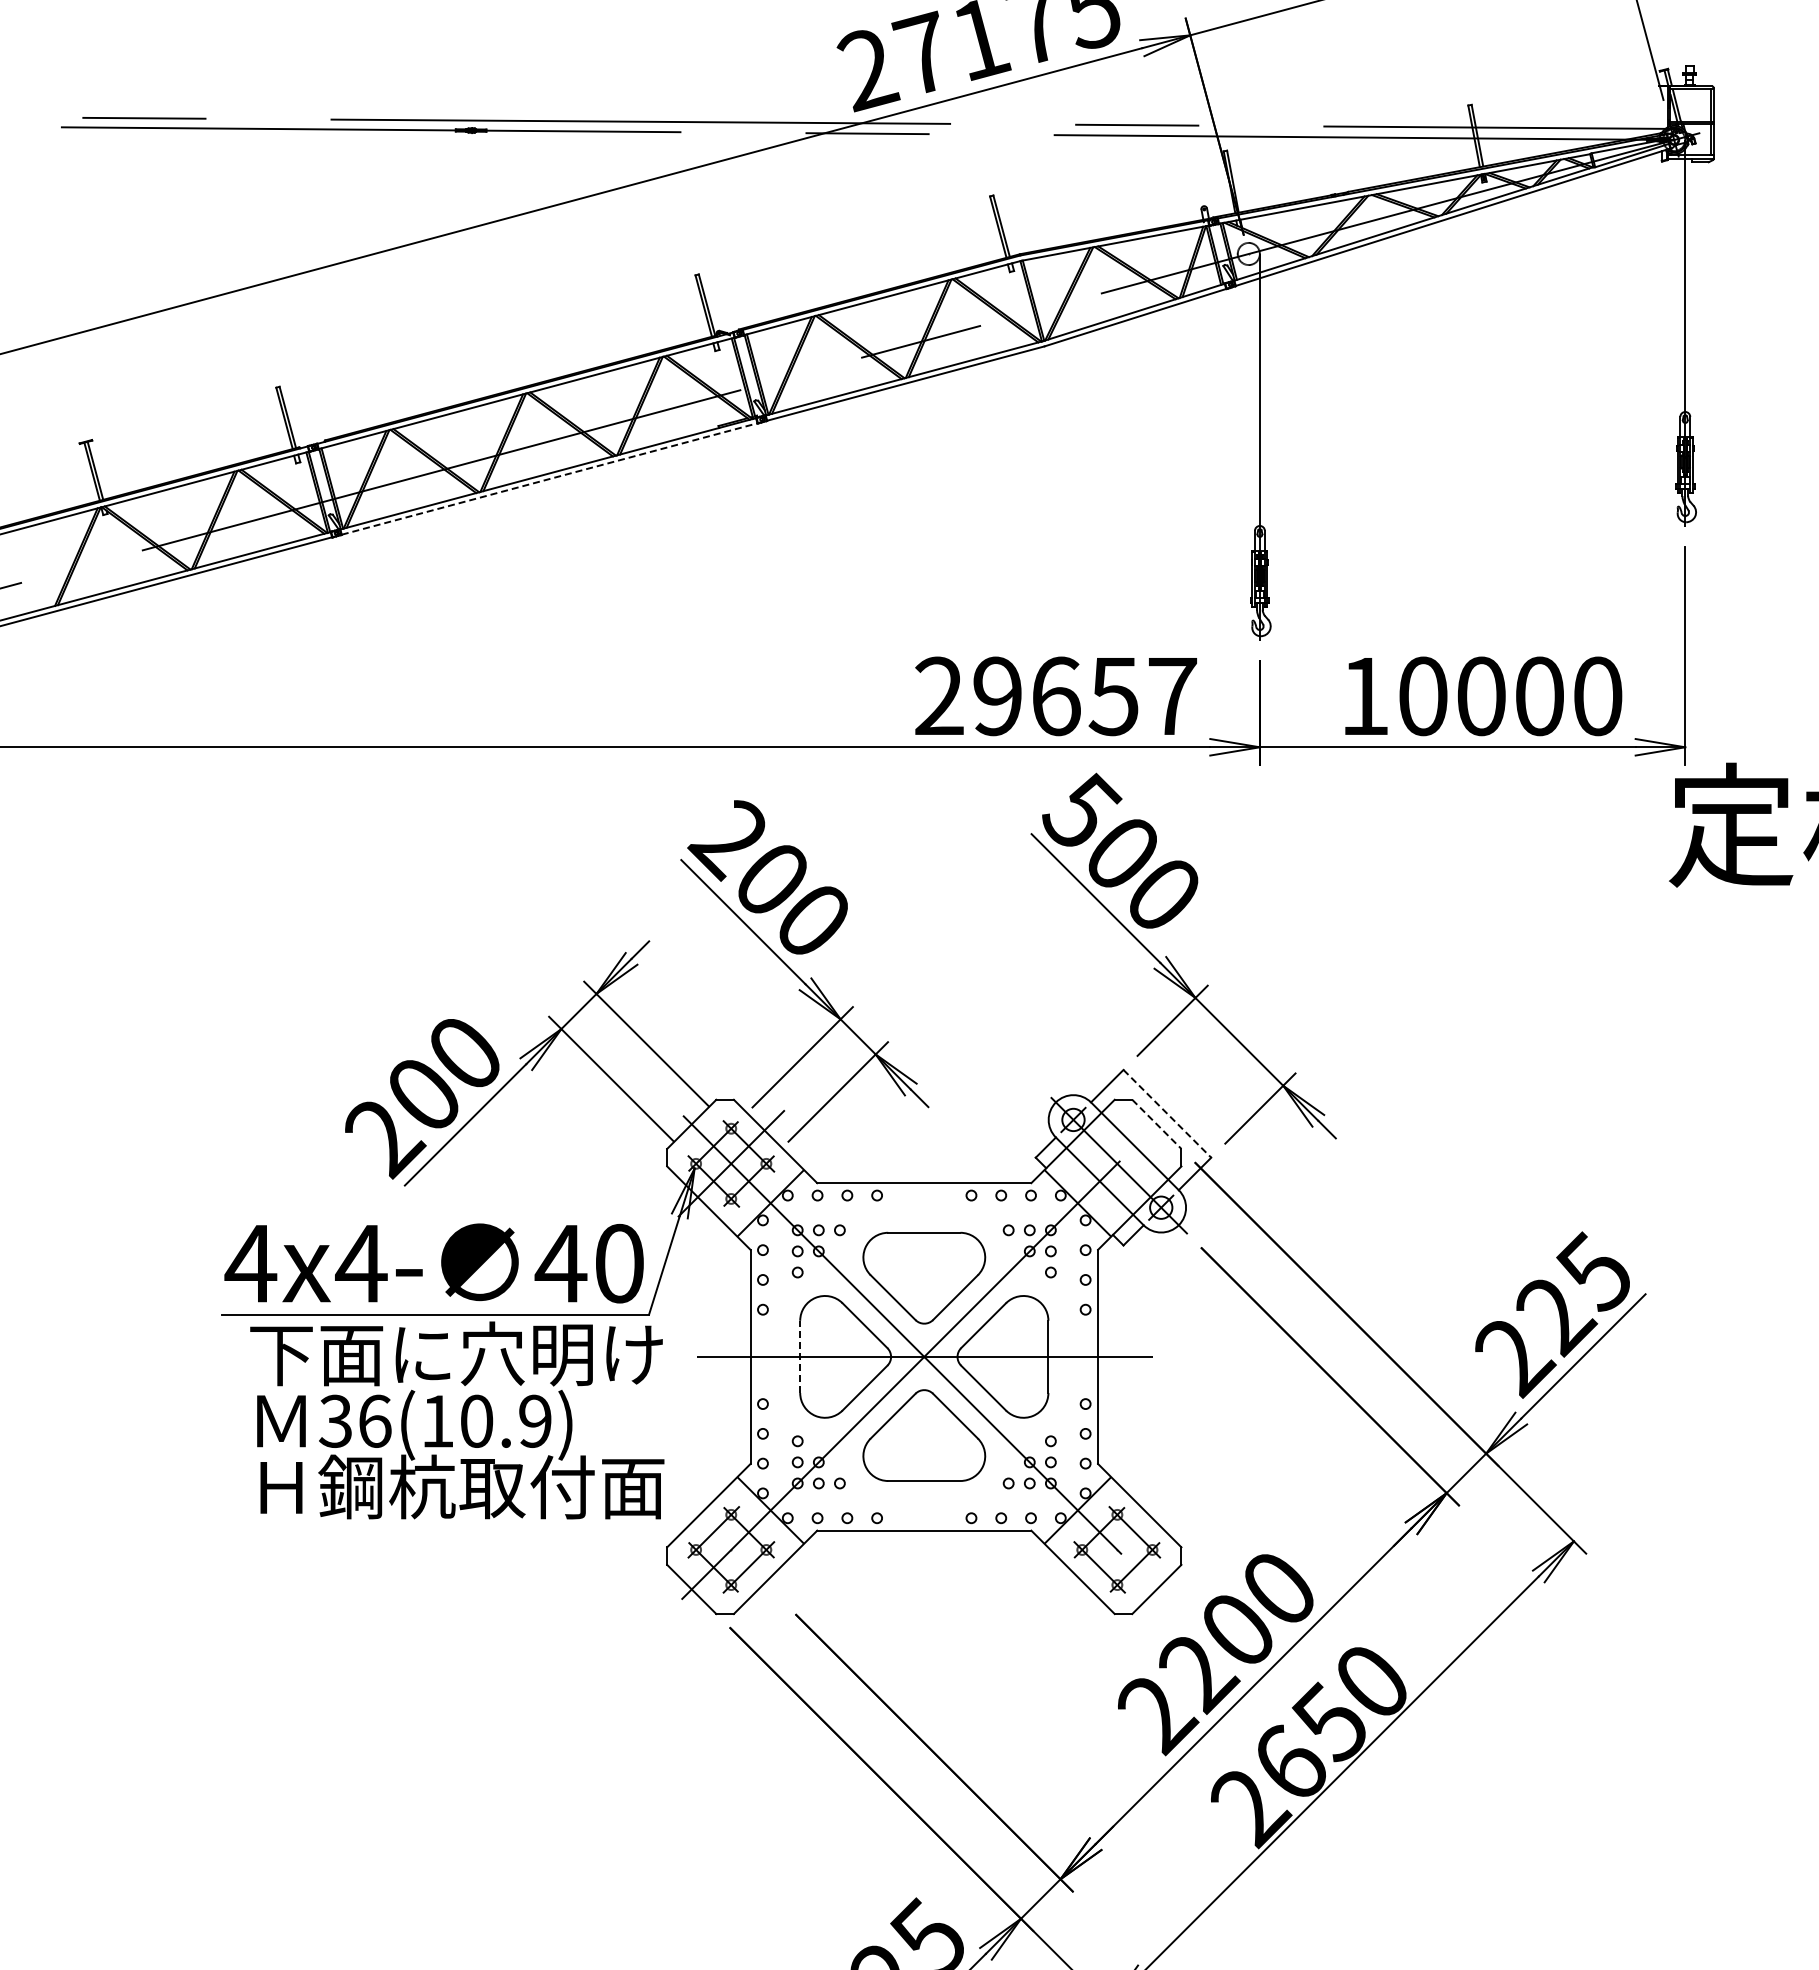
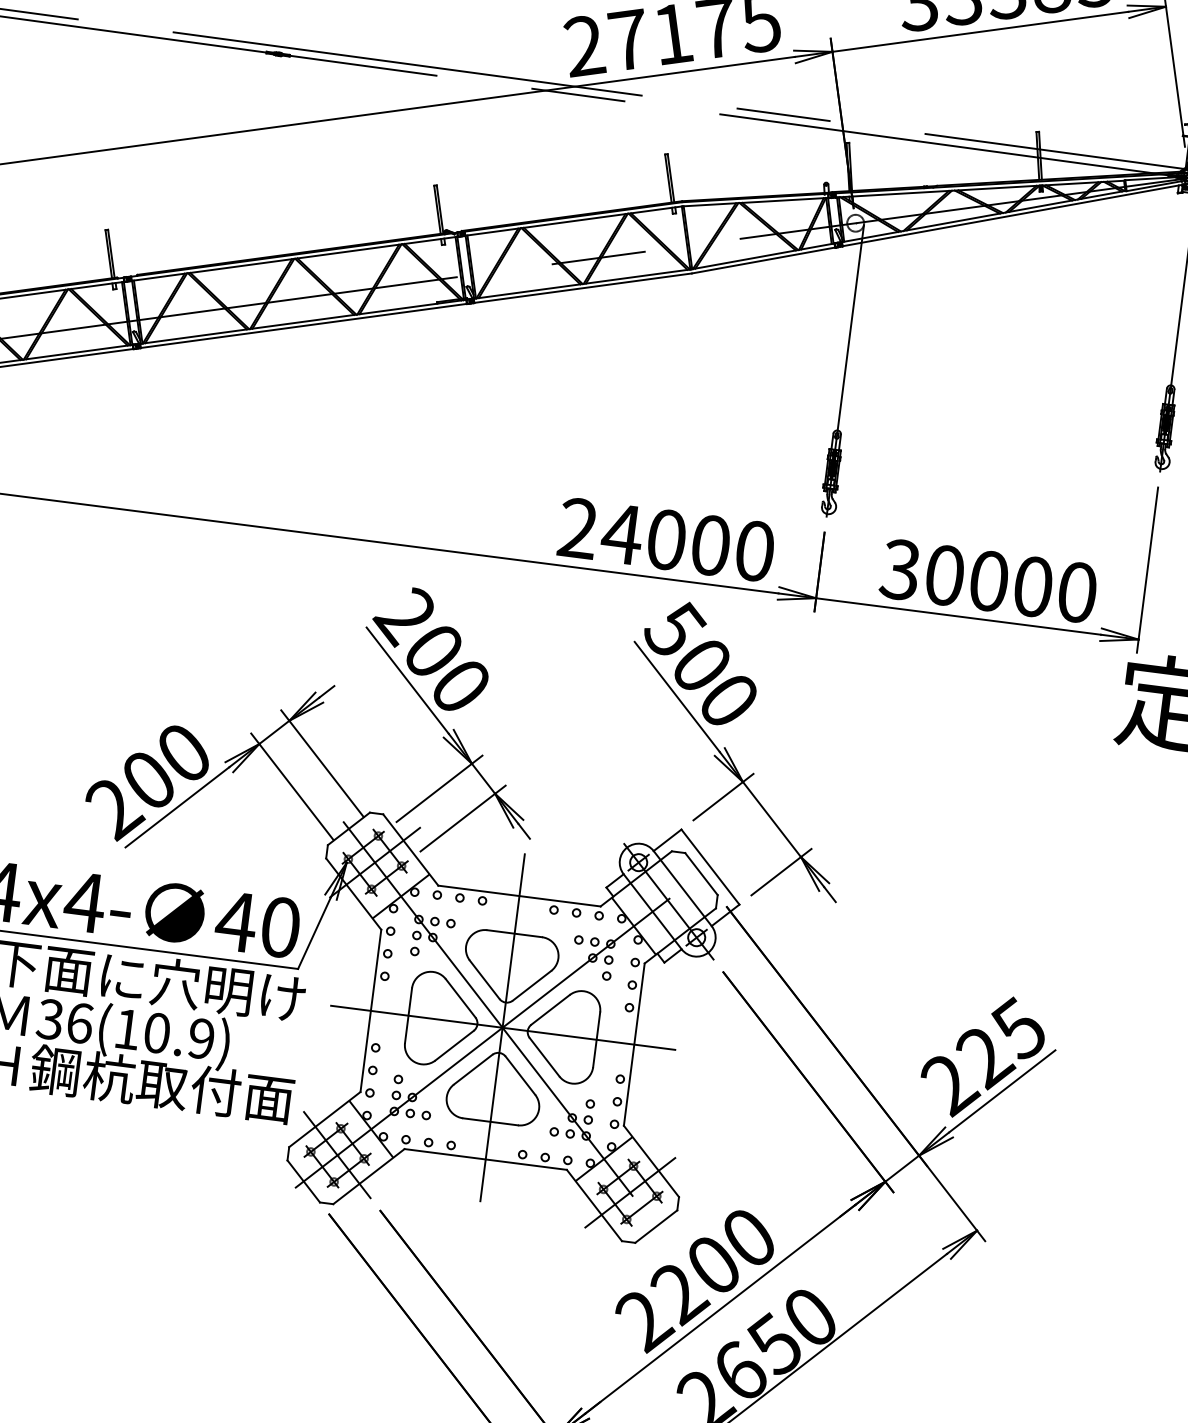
line: (550, 478) -> (304, 325), dashed -> solid
text: (1084, 696) -> (688, 542), 29657 -> 24000
text: (1363, 696) -> (899, 569), 10000 -> 30000
line: (1167, 1114) -> (710, 867), dashed -> solid
line: (1156, 1124) -> (701, 874), dashed -> solid
line: (800, 1356) -> (408, 1015), dashed -> solid
line: (924, 1356) -> (502, 1027), added
line: (730, 1549) -> (336, 1154), added
line: (1117, 1549) -> (630, 1192), added

